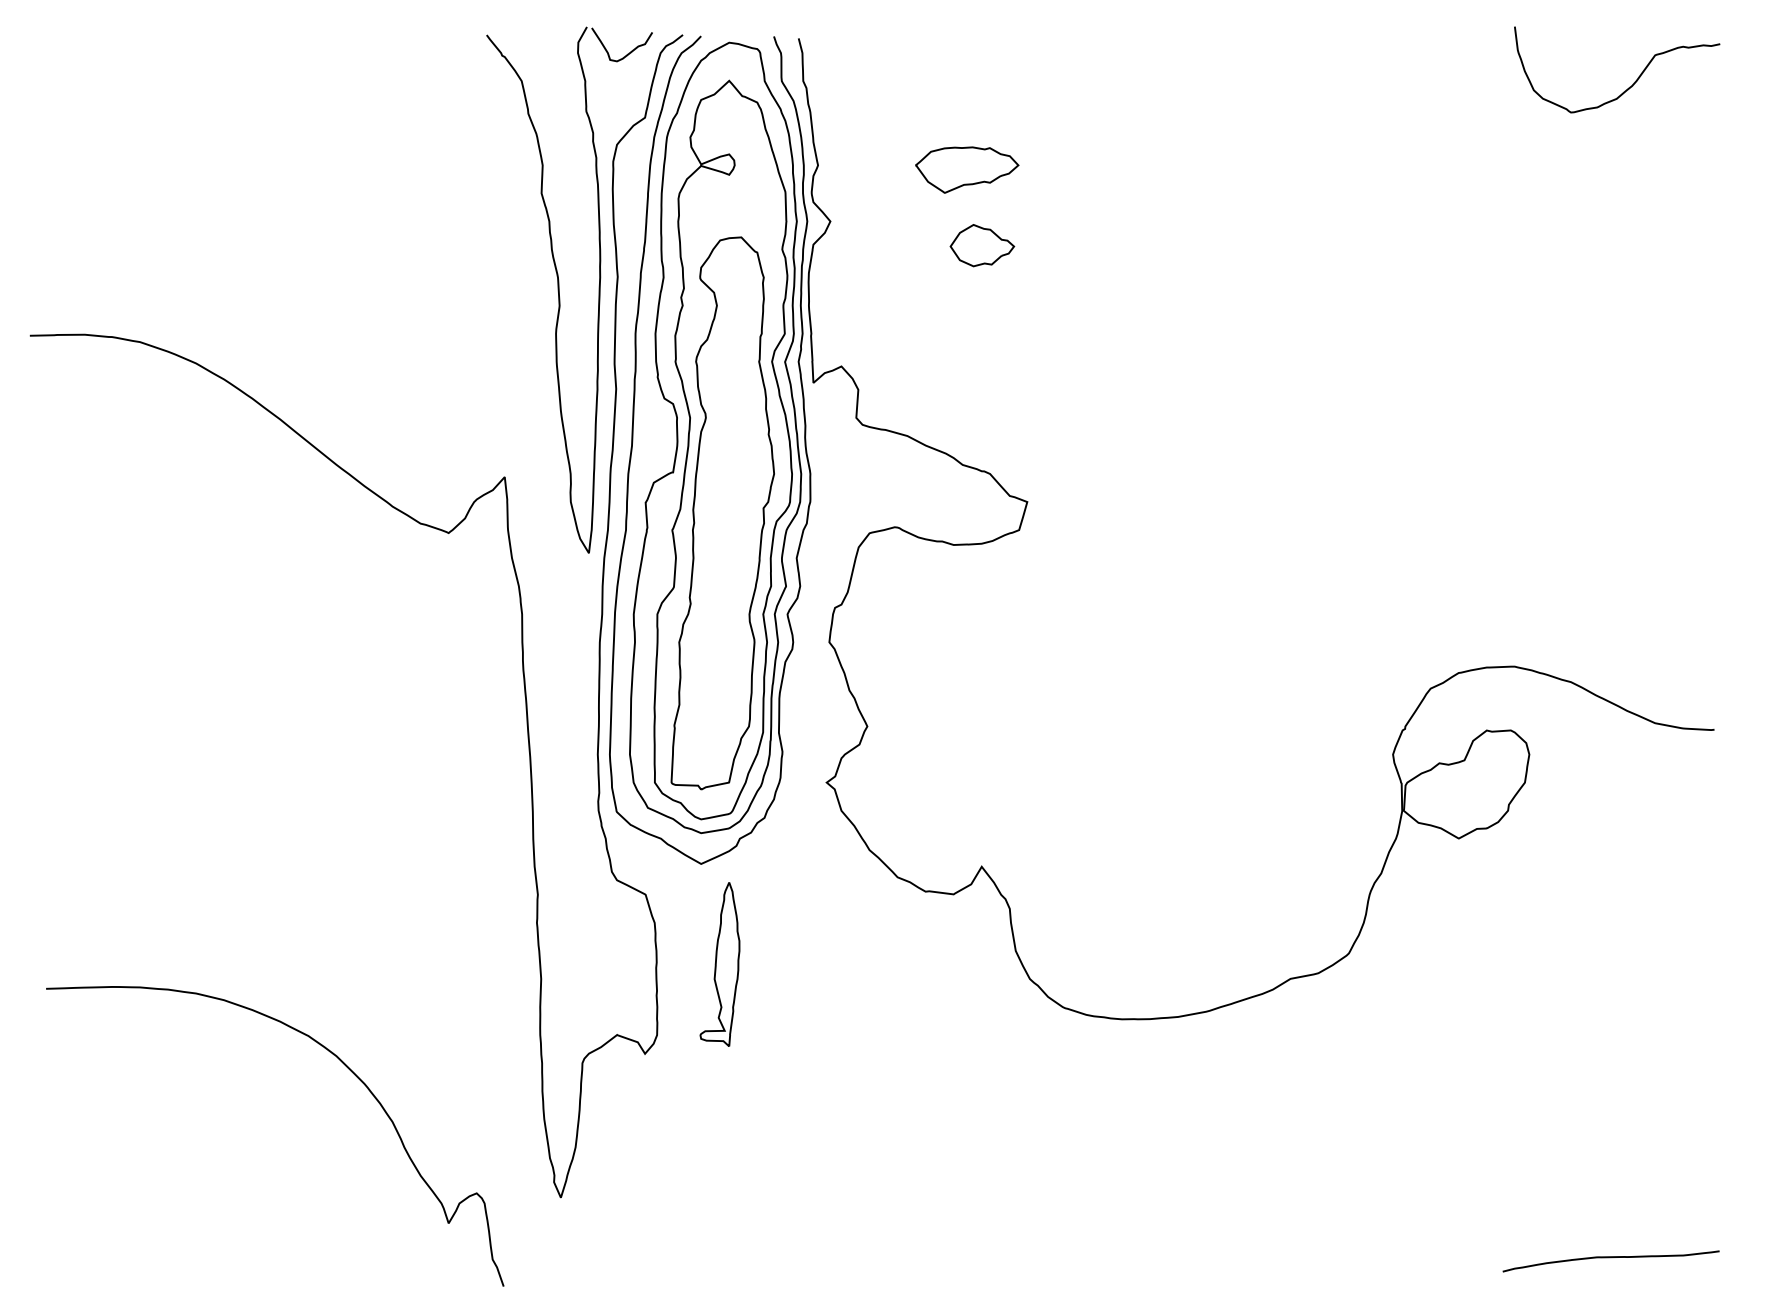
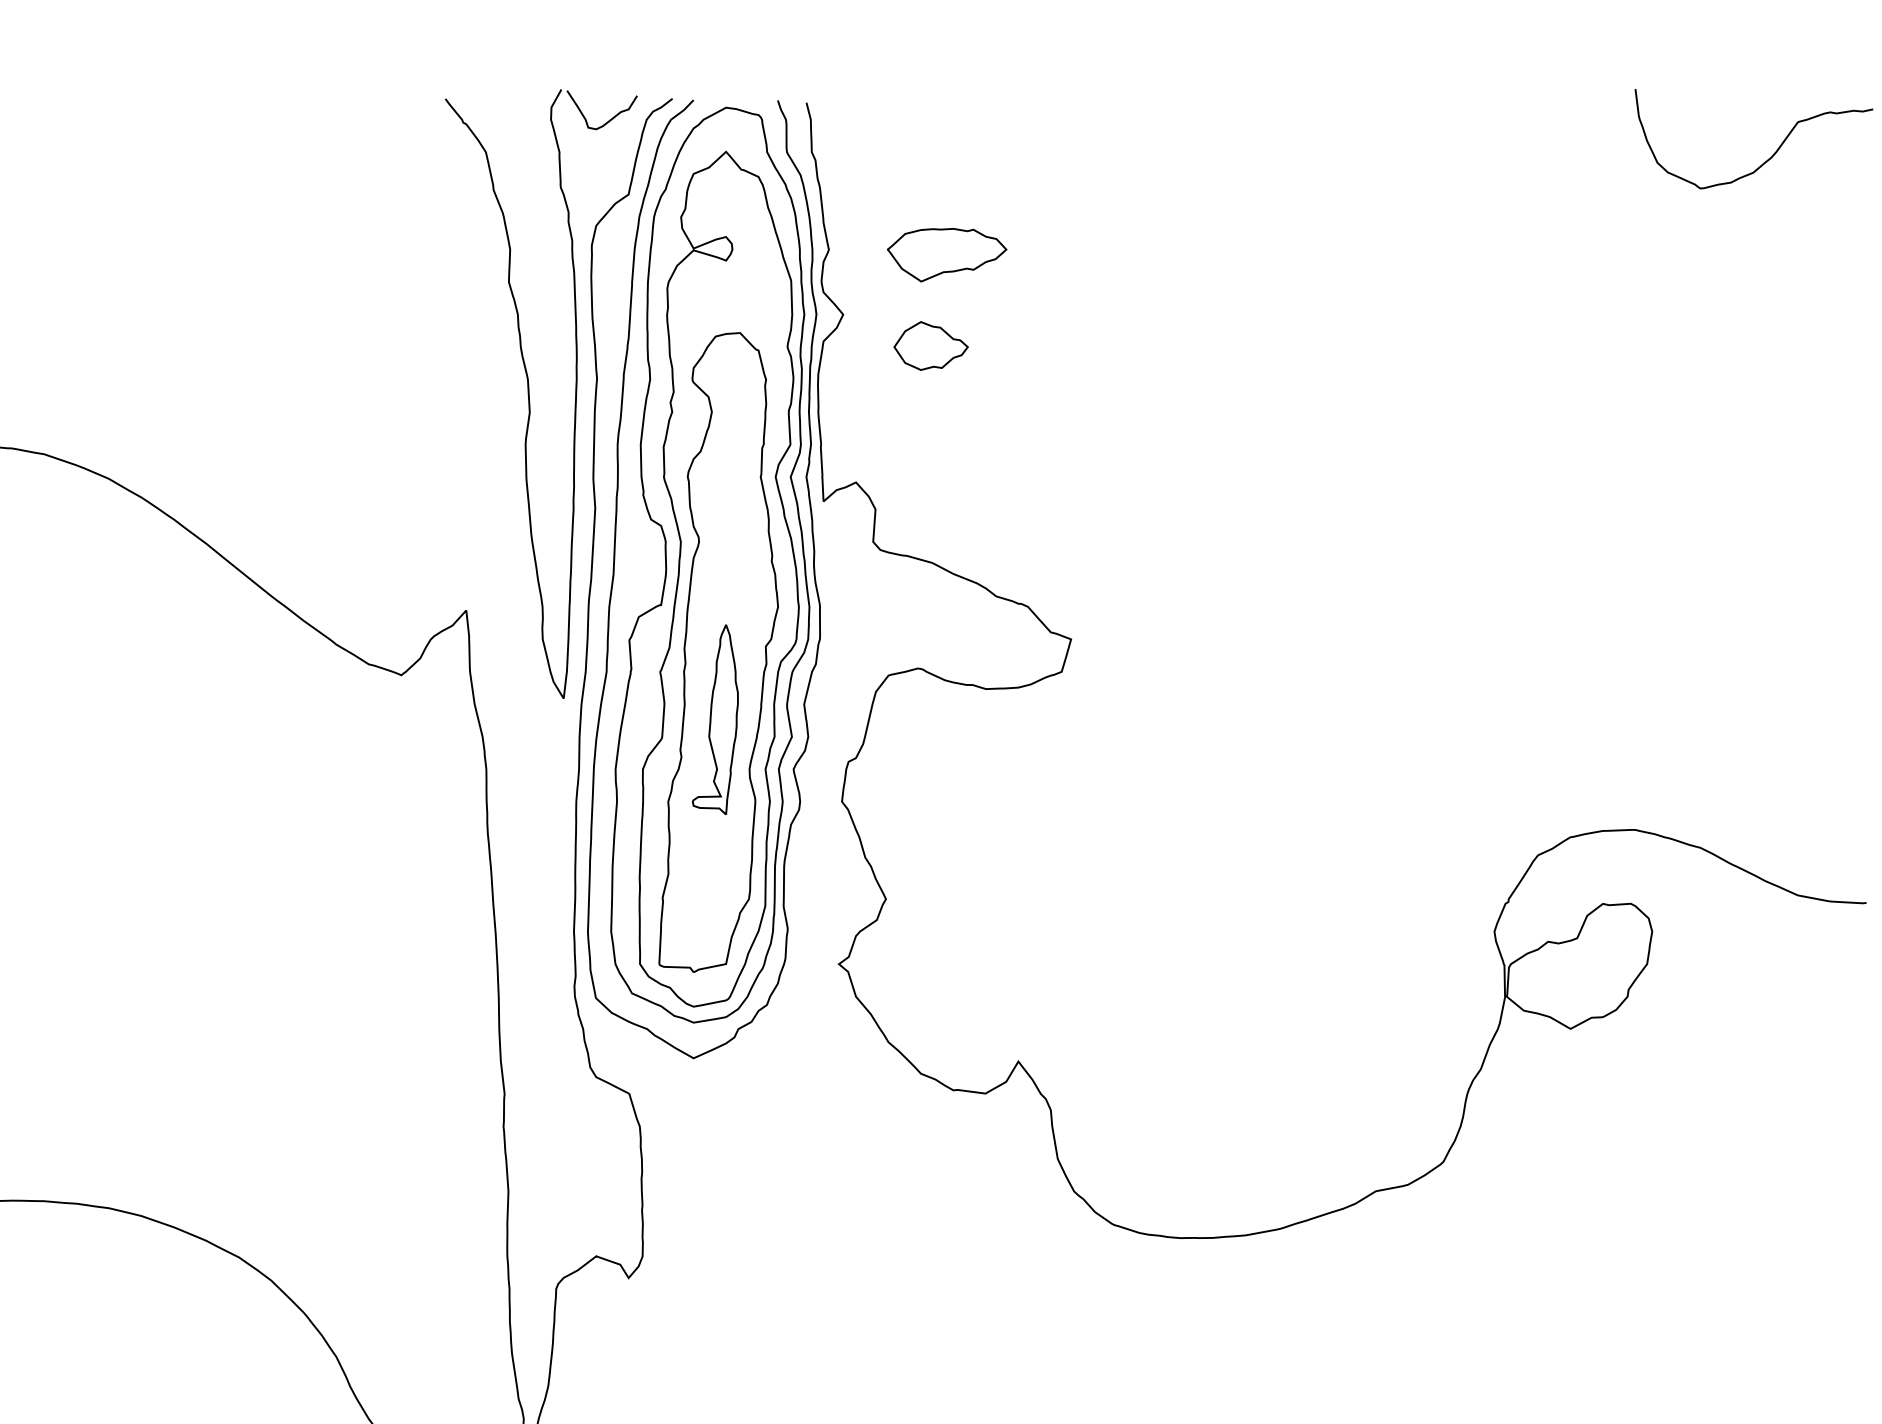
part: (967, 169) -> (947, 254), moved
part: (982, 245) -> (931, 345), moved
part: (719, 964) -> (714, 719), moved

